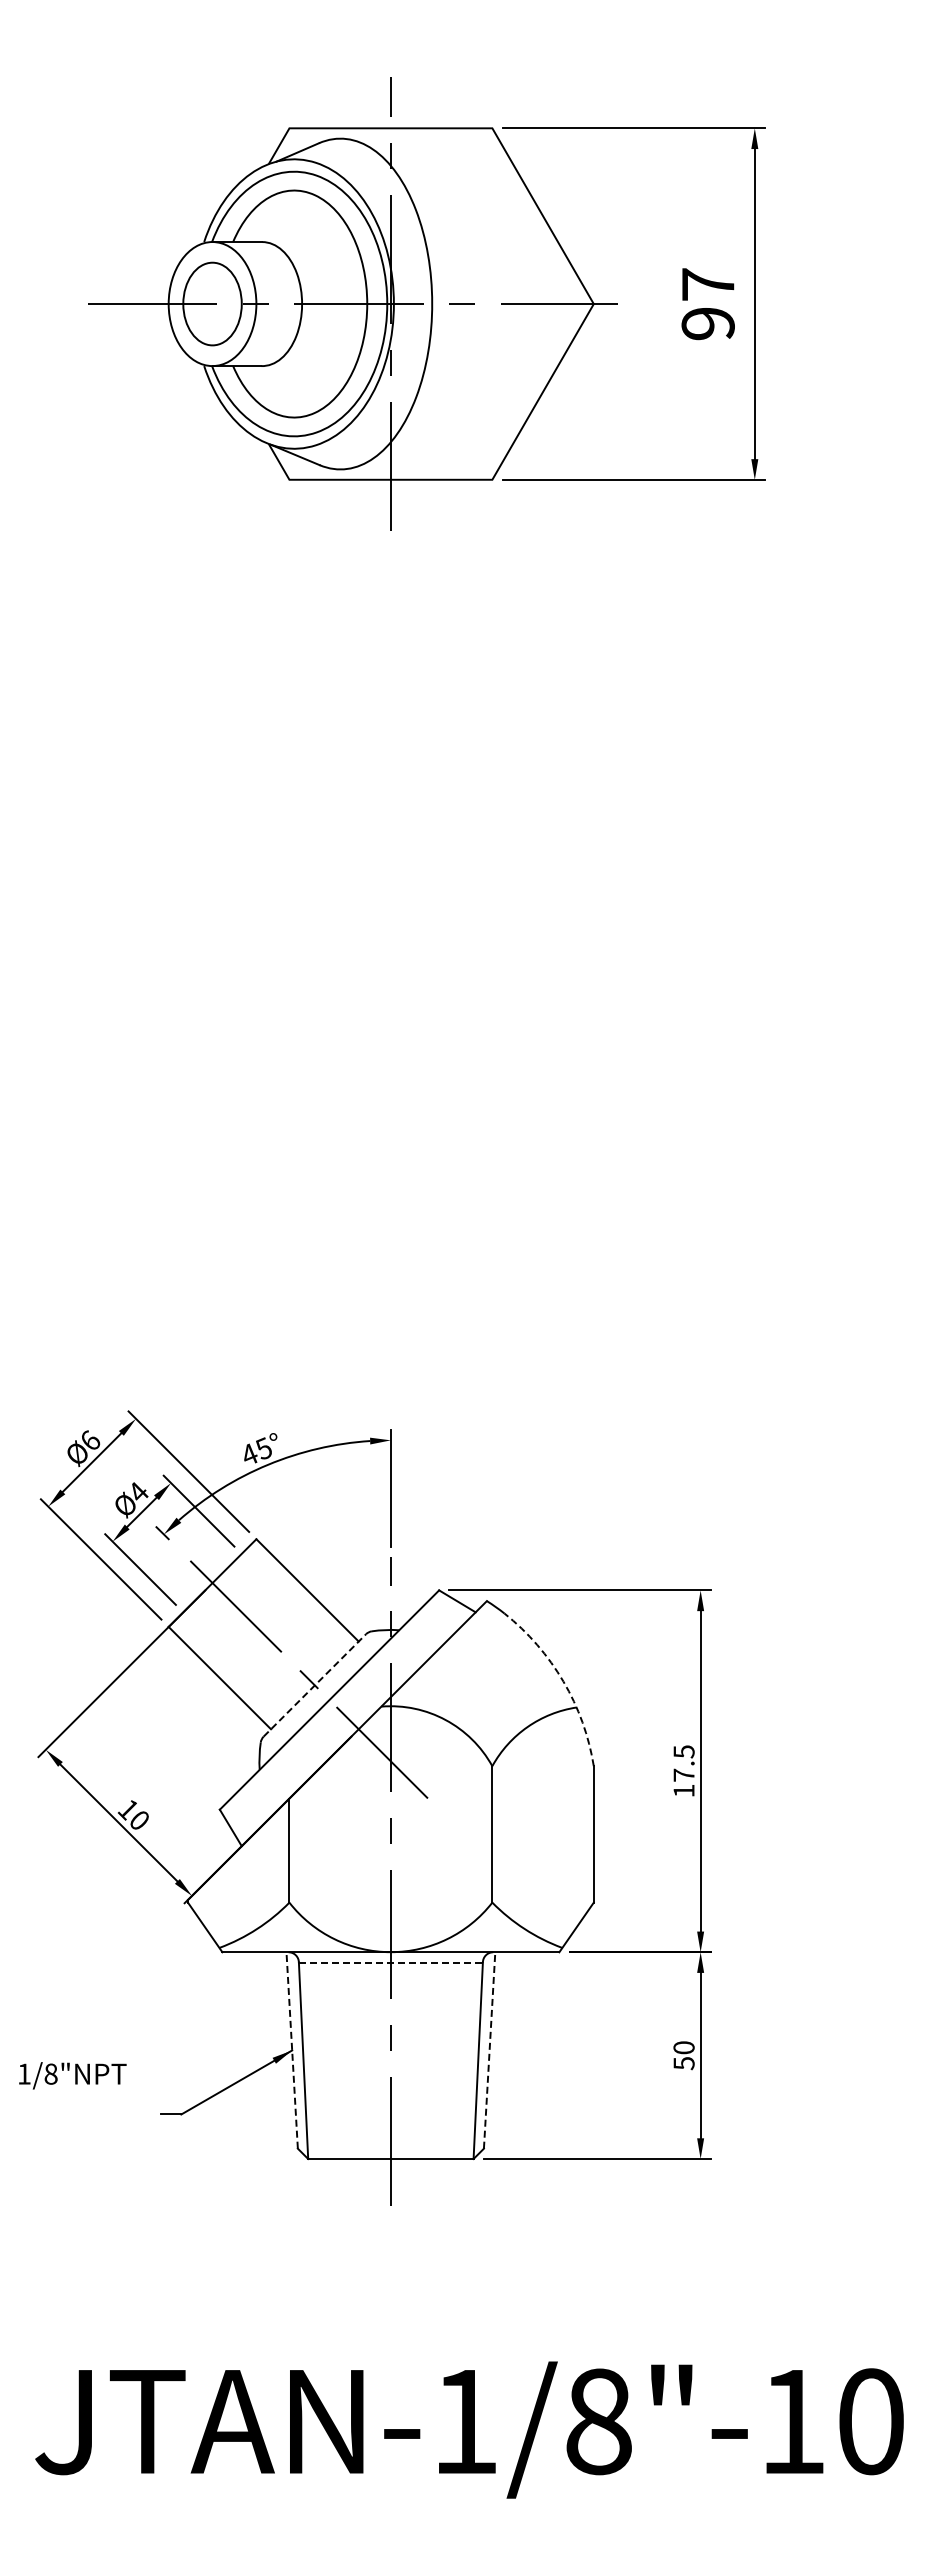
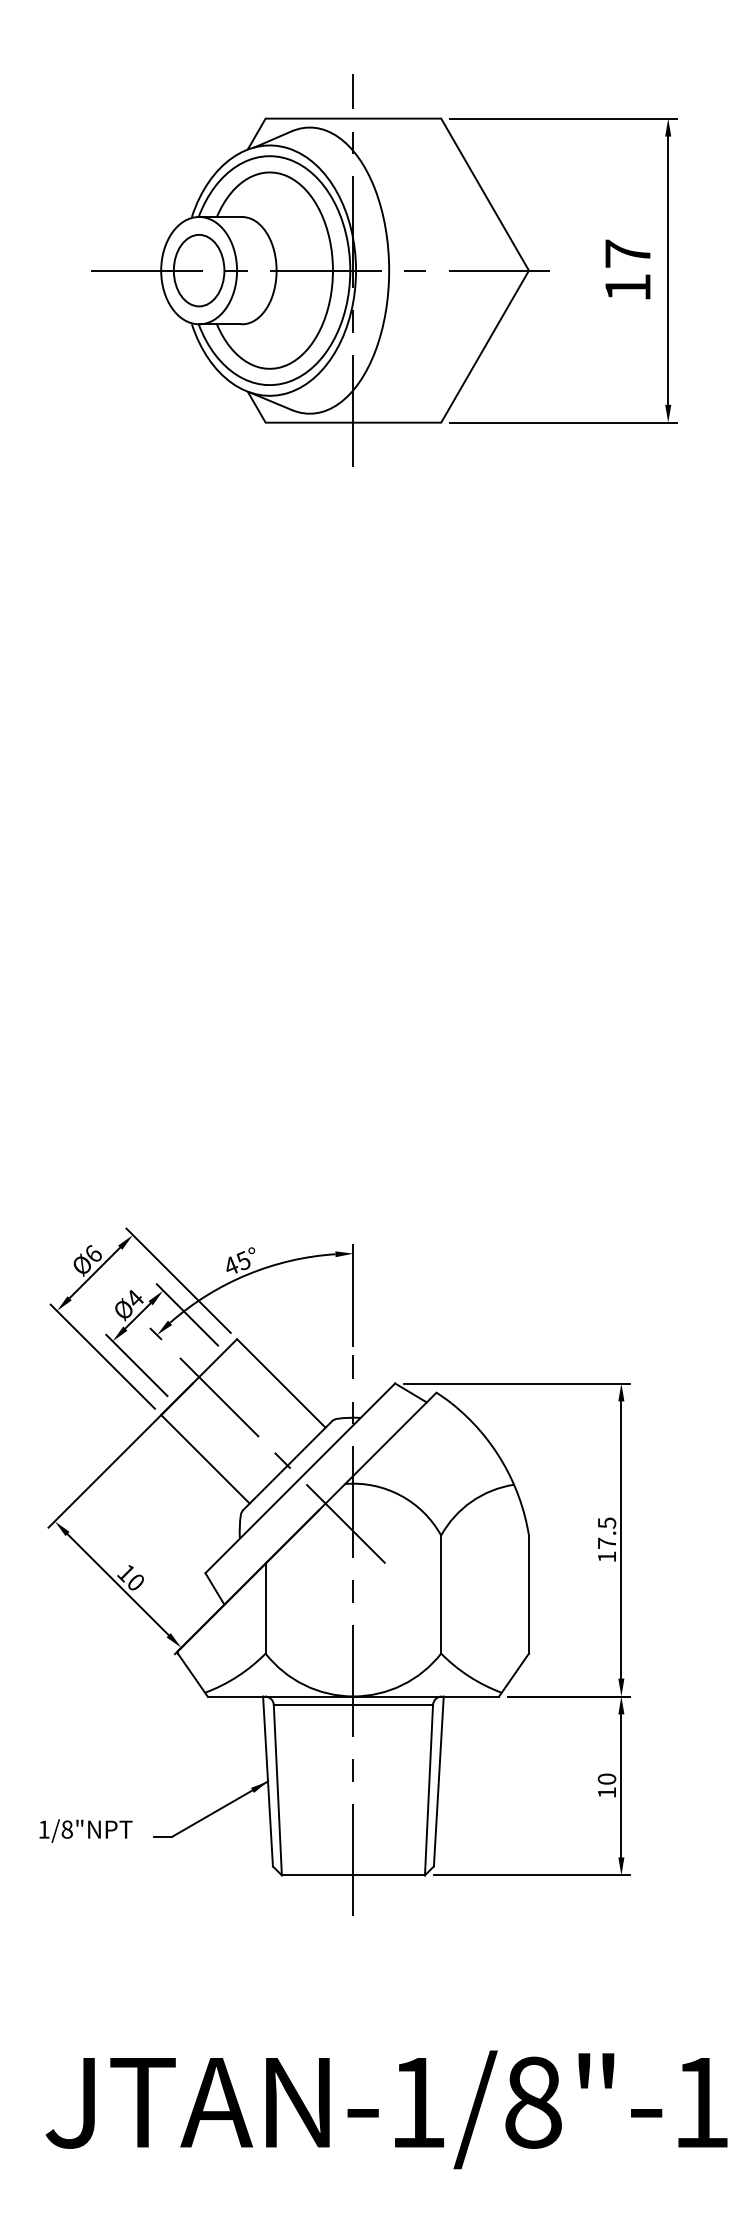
text: (707, 324) -> (627, 288), 97 -> 17
arc: (563, 1681) -> (502, 1462), dashed -> solid
line: (315, 1685) -> (288, 1465), dashed -> solid
line: (390, 1962) -> (353, 1705), dashed -> solid
line: (292, 2049) -> (268, 1780), dashed -> solid
line: (489, 2049) -> (438, 1780), dashed -> solid
text: (683, 2063) -> (606, 1792), 50 -> 10
text: (72, 2075) -> (85, 1830), moved

